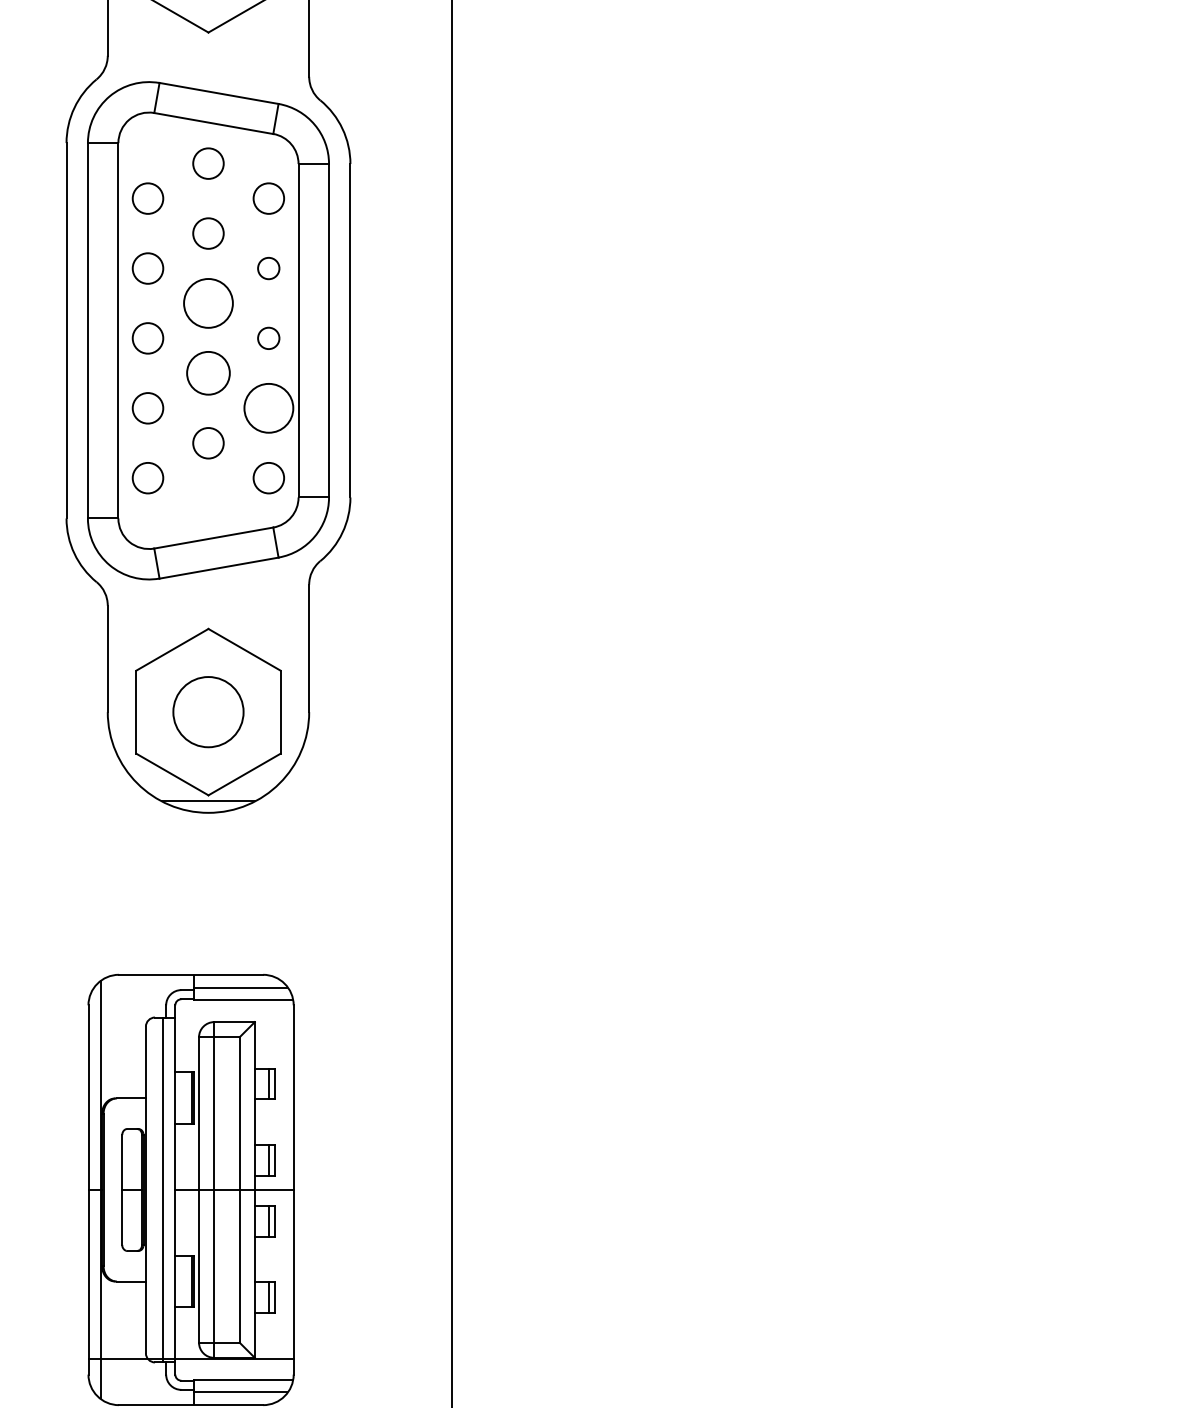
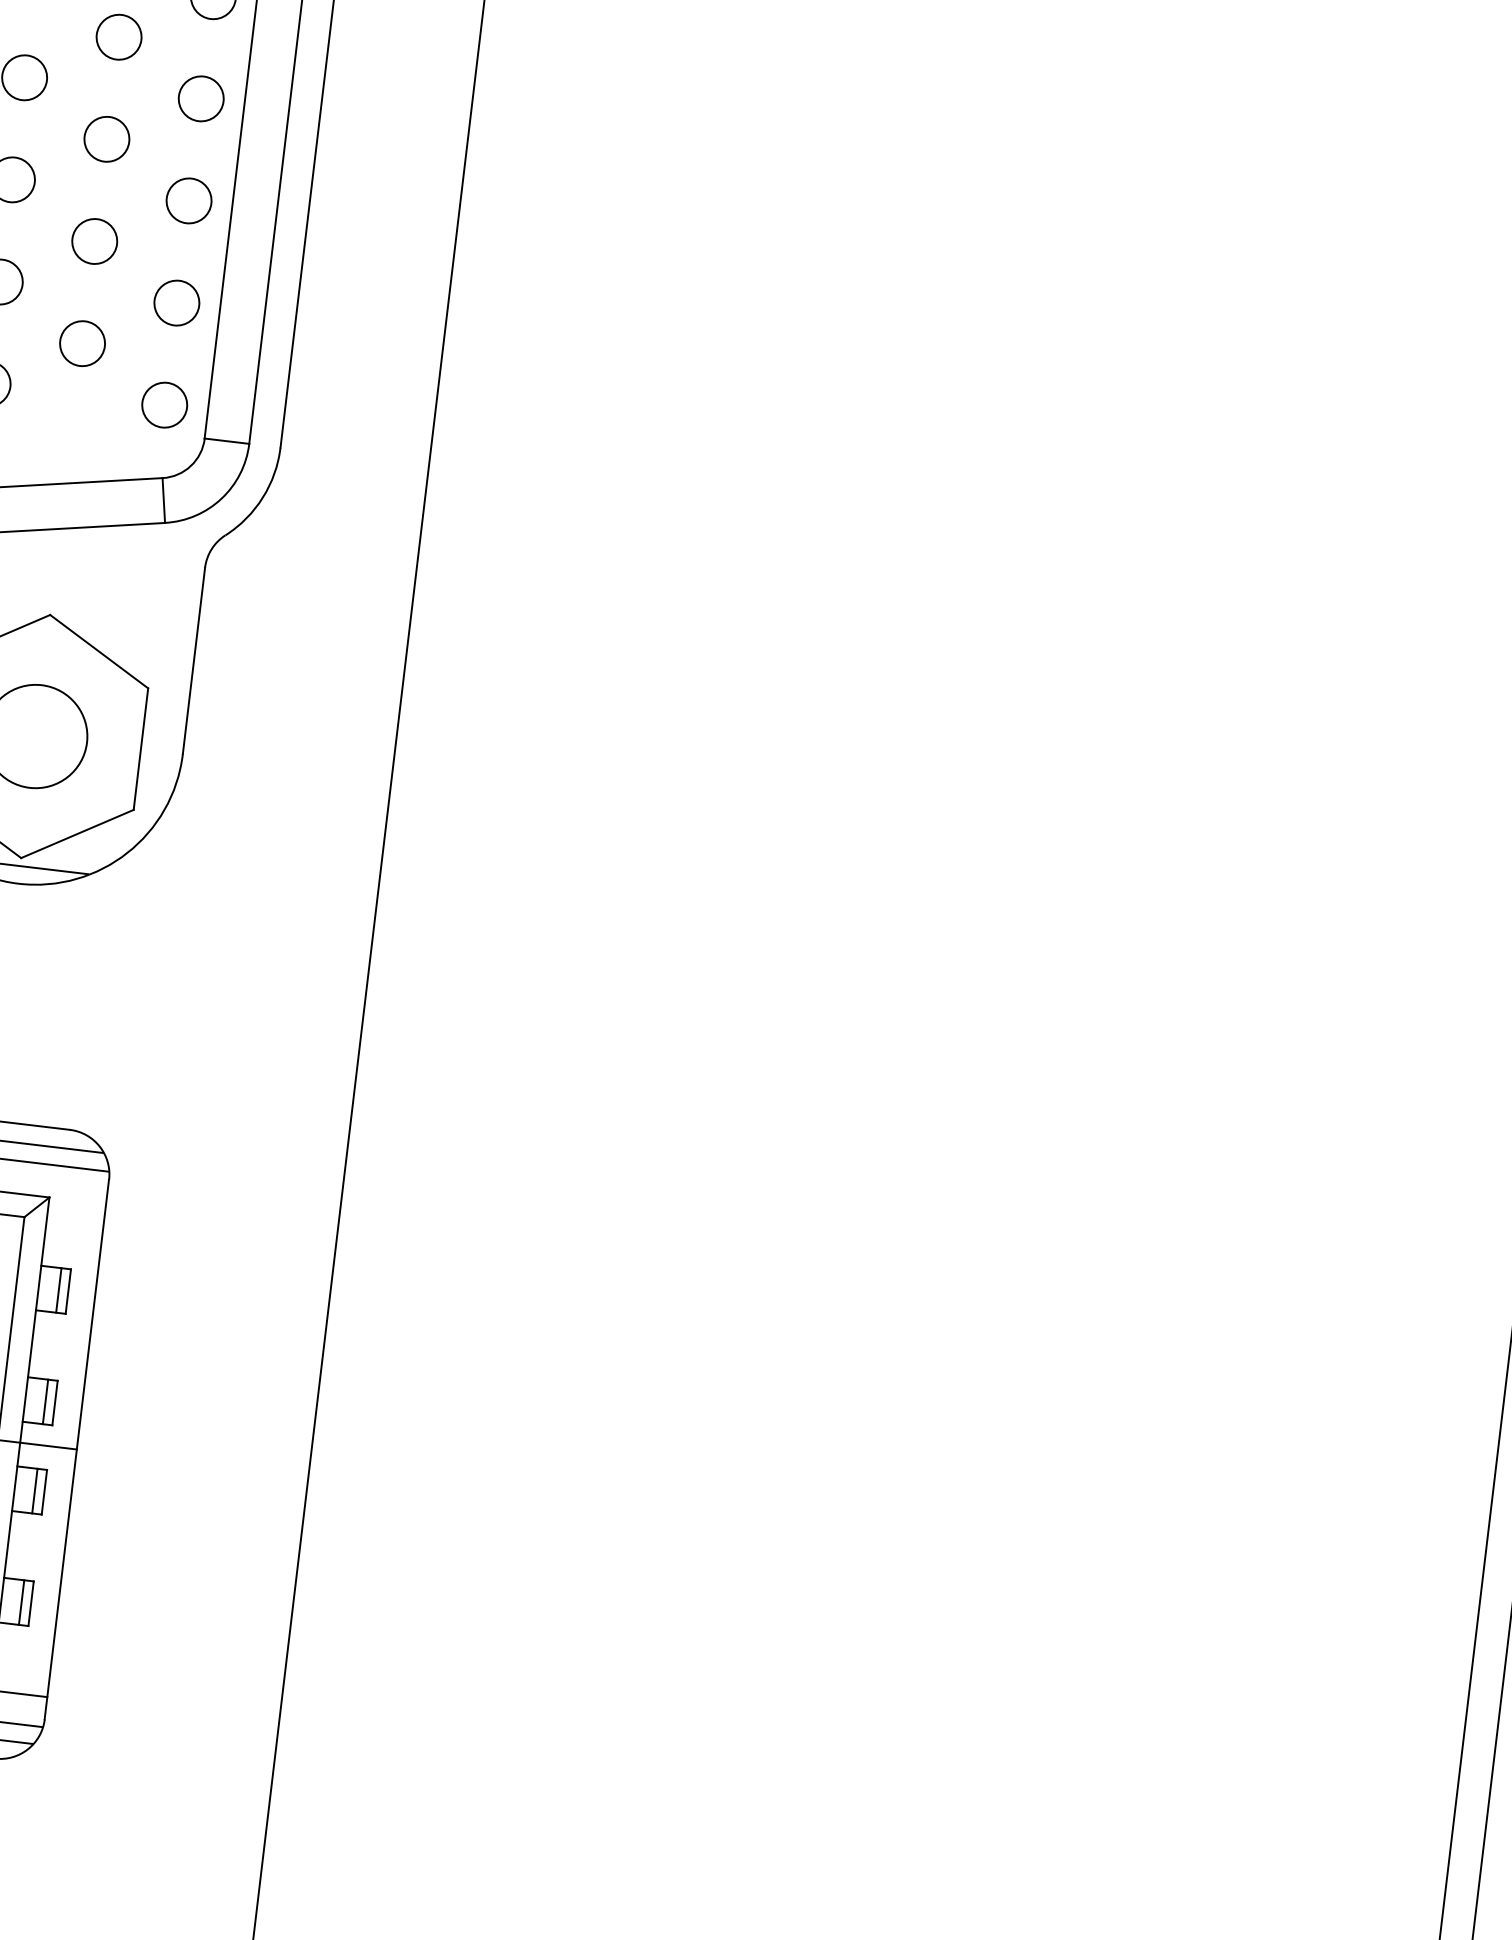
circle: (268, 268) -> (200, 98), size x1.43
circle: (208, 303) -> (106, 139), size x0.62
circle: (268, 338) -> (188, 201), size x1.43
circle: (208, 373) -> (94, 241), size x0.71
circle: (268, 408) -> (176, 303), size x0.62

